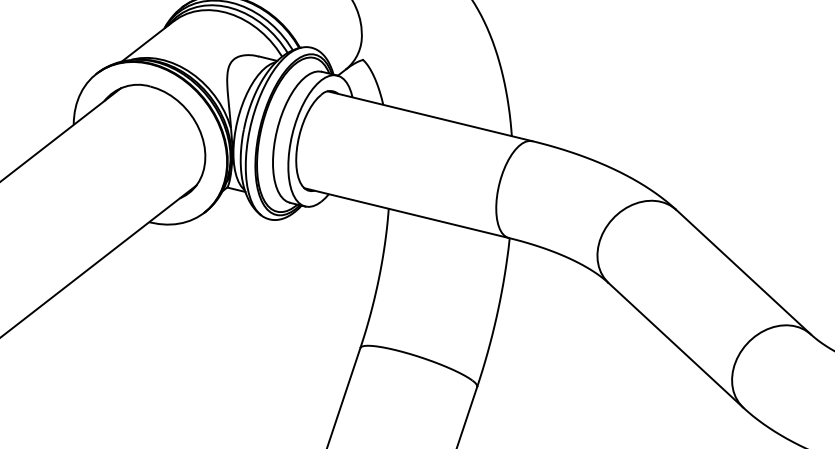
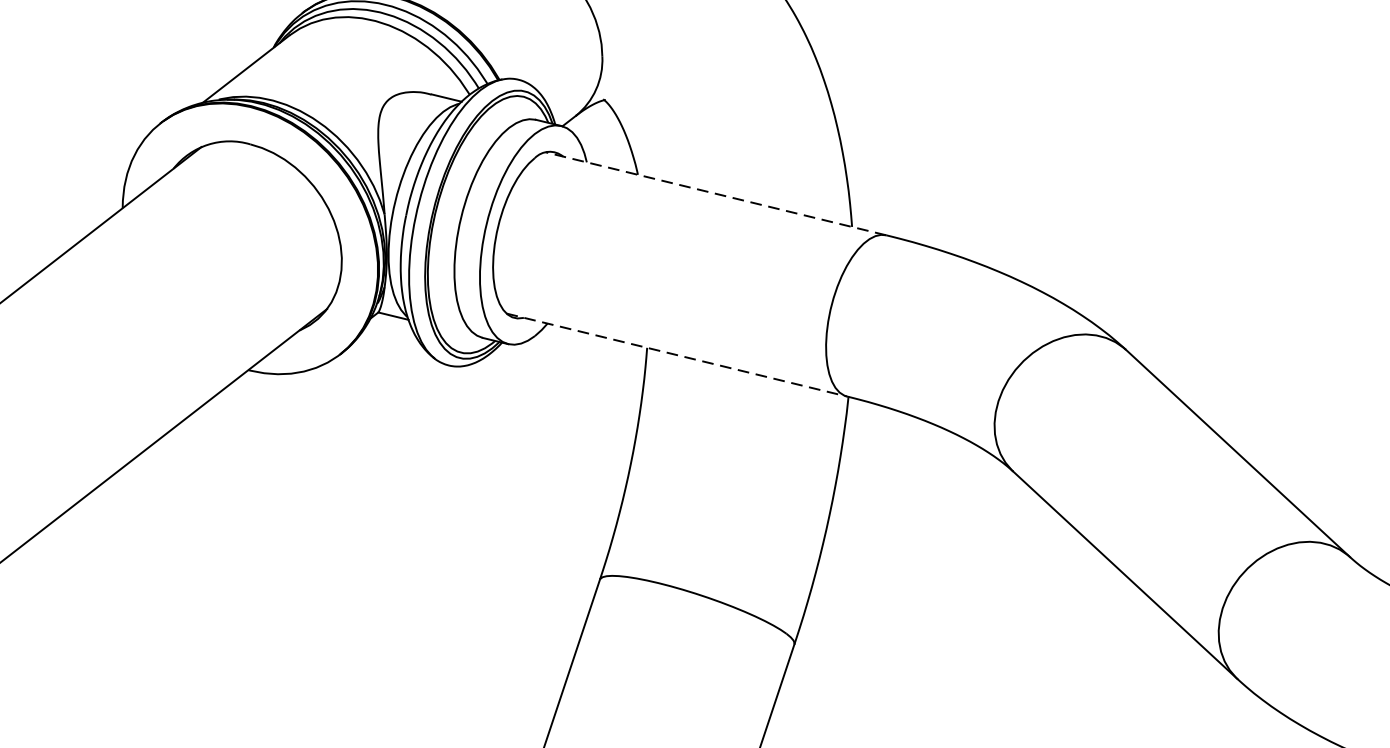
line: (429, 116) -> (714, 194), solid -> dashed
line: (407, 213) -> (678, 355), solid -> dashed

